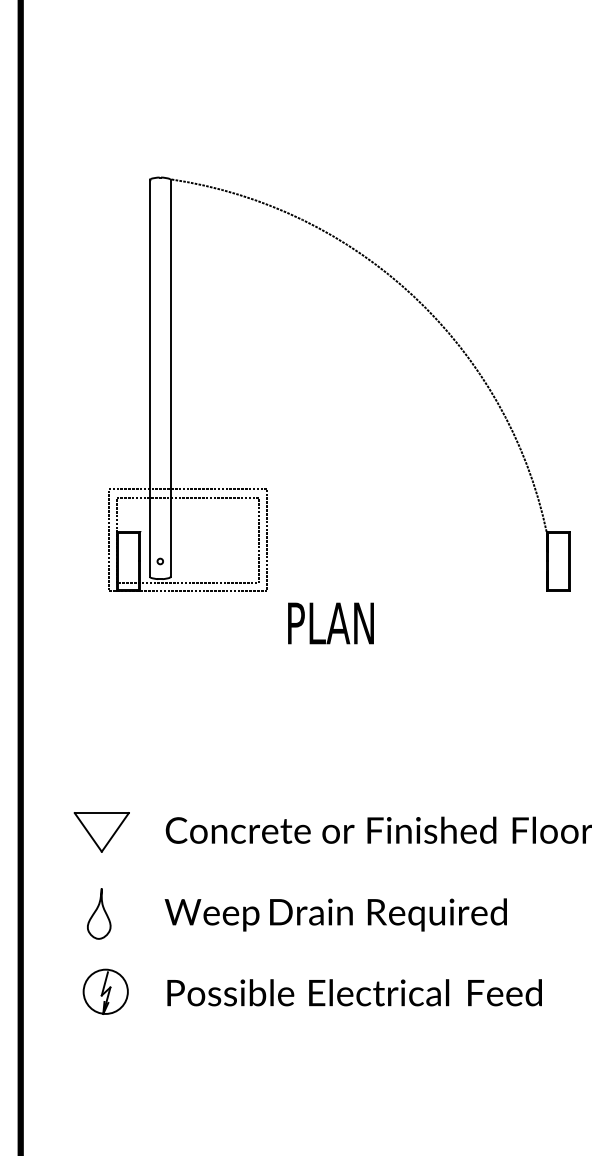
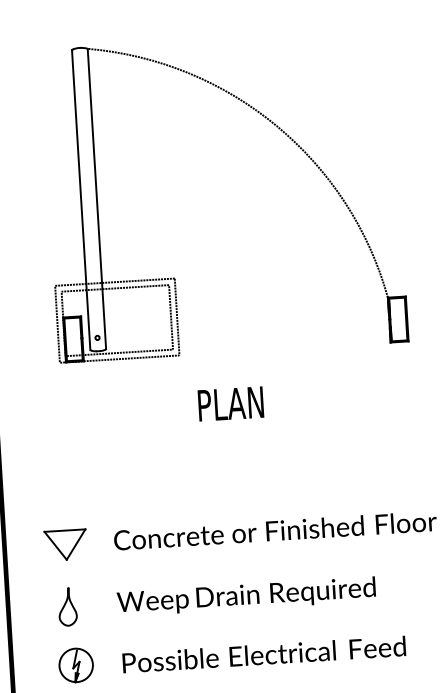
text: (330, 623) -> (230, 404), moved

